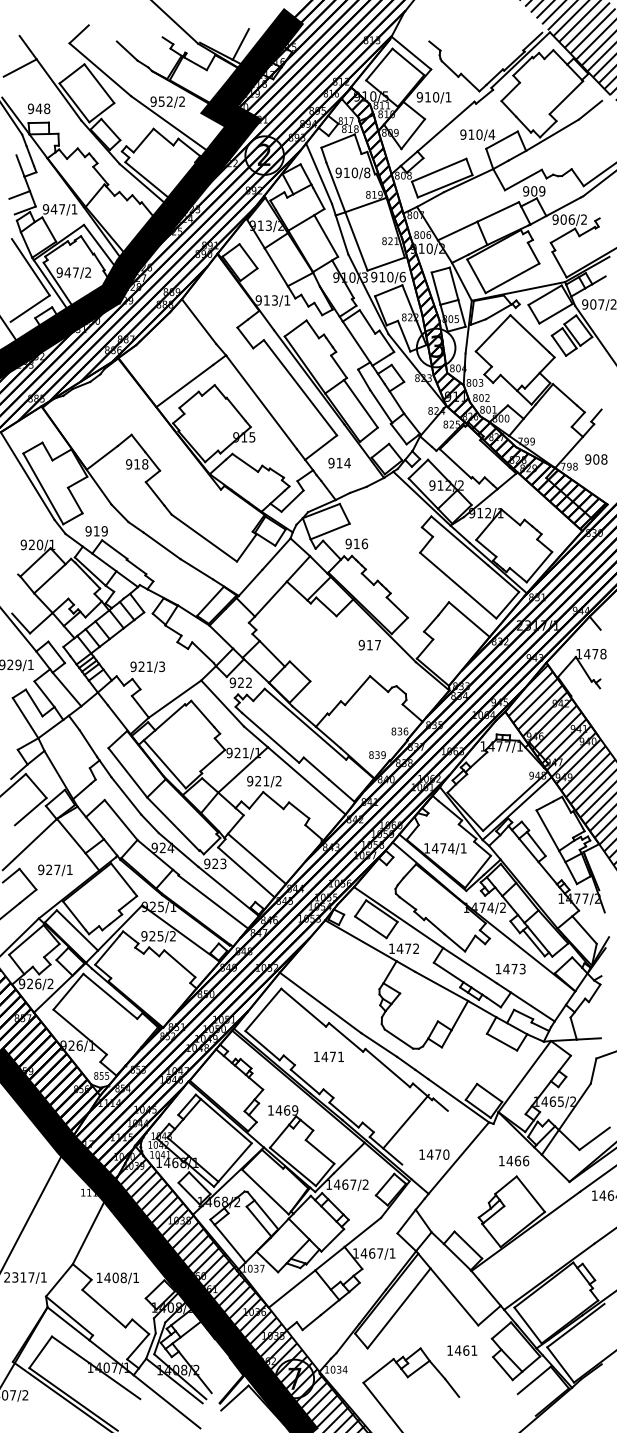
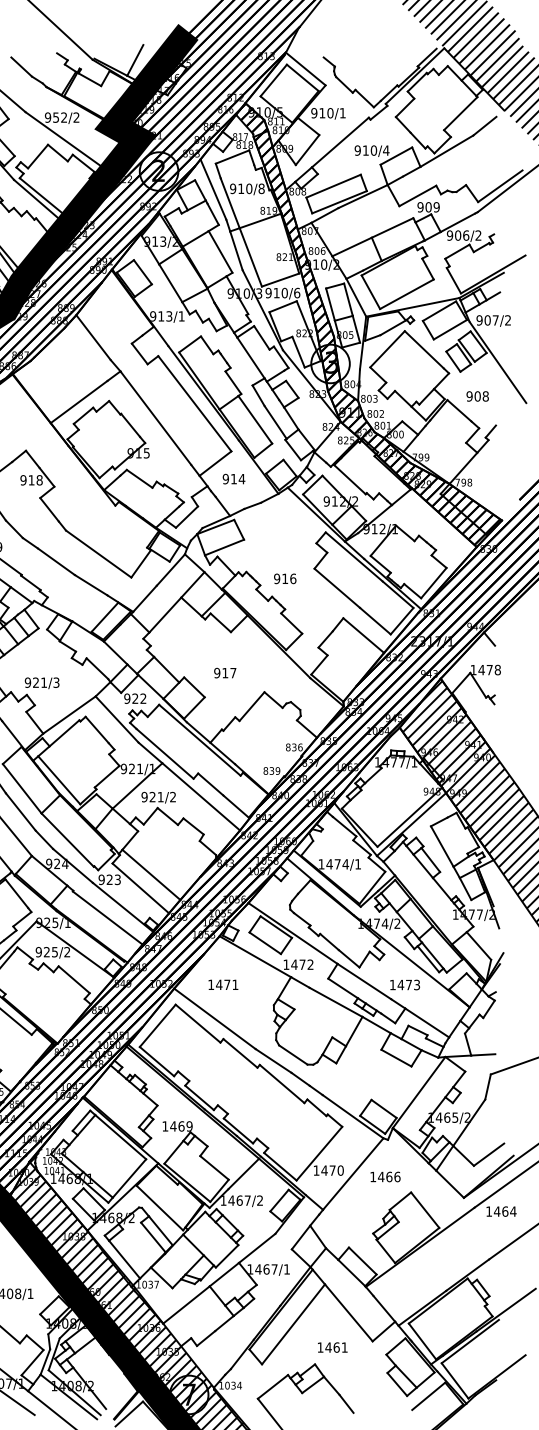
text: (596, 459) -> (477, 396), moved
text: (356, 543) -> (284, 578), moved
text: (369, 645) -> (224, 673), moved
text: (328, 1056) -> (222, 984), moved
line: (405, 1121) -> (318, 1153), moved
text: (514, 1160) -> (385, 1176), moved
text: (462, 1350) -> (332, 1347), moved

